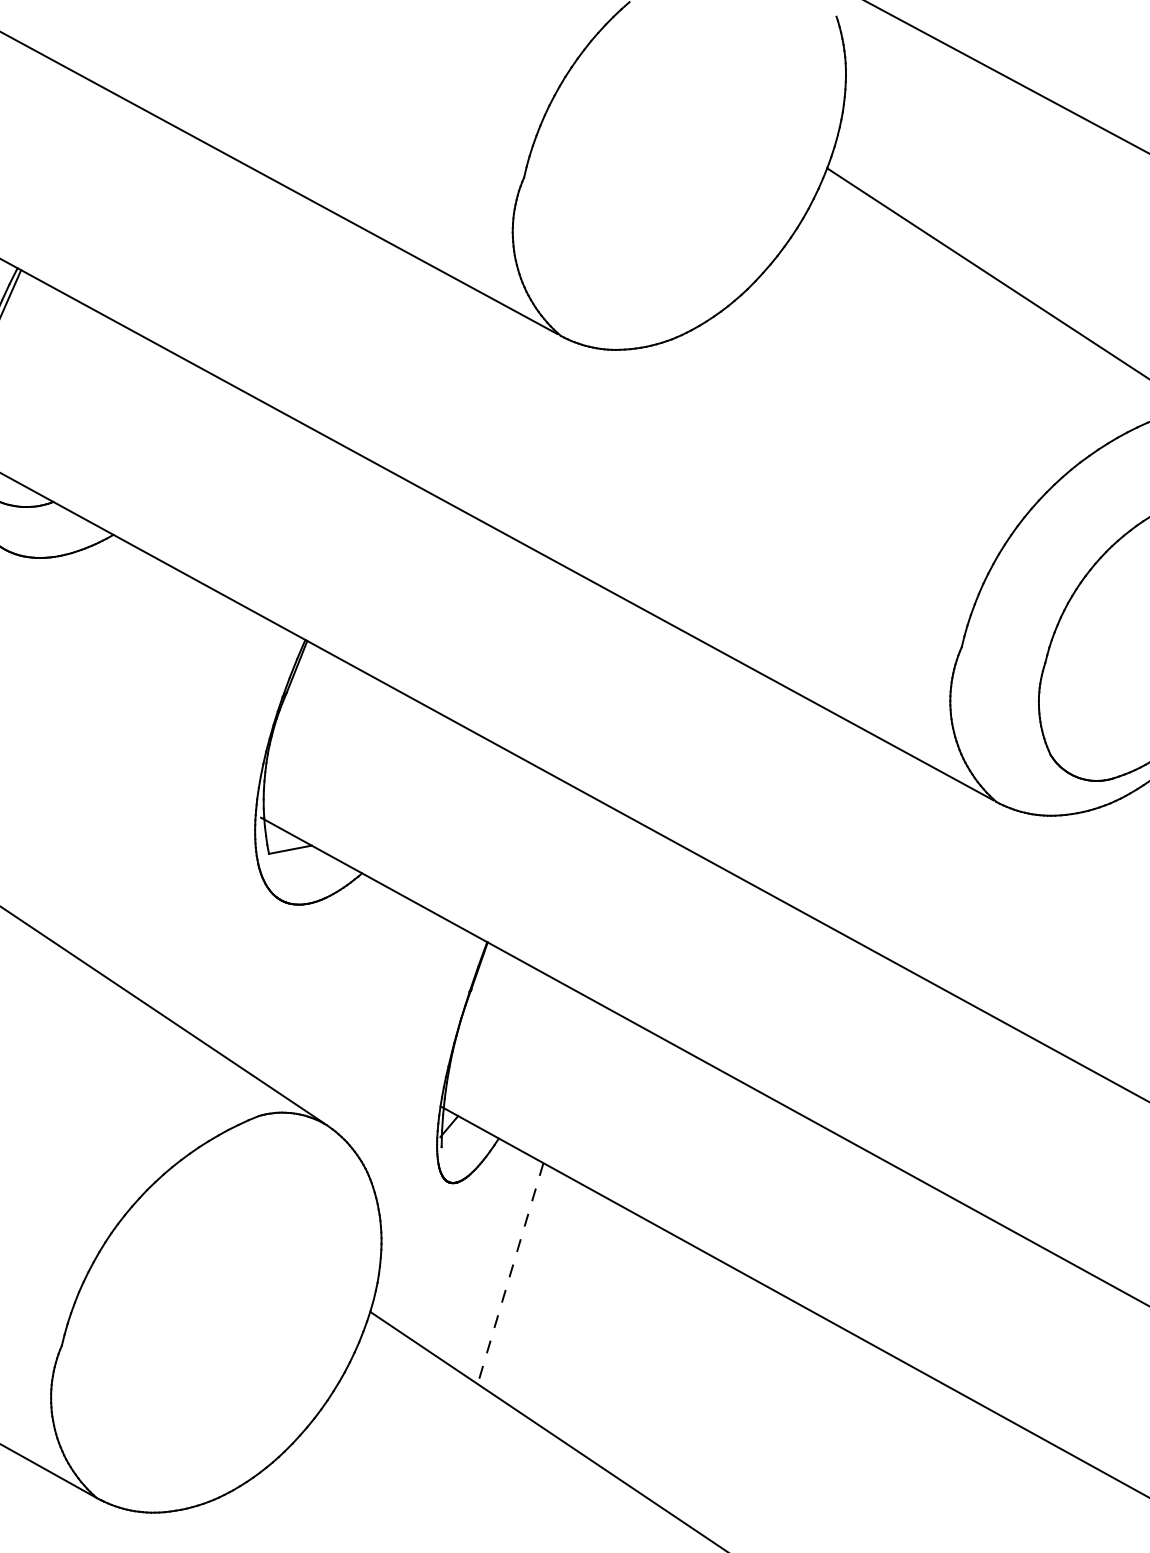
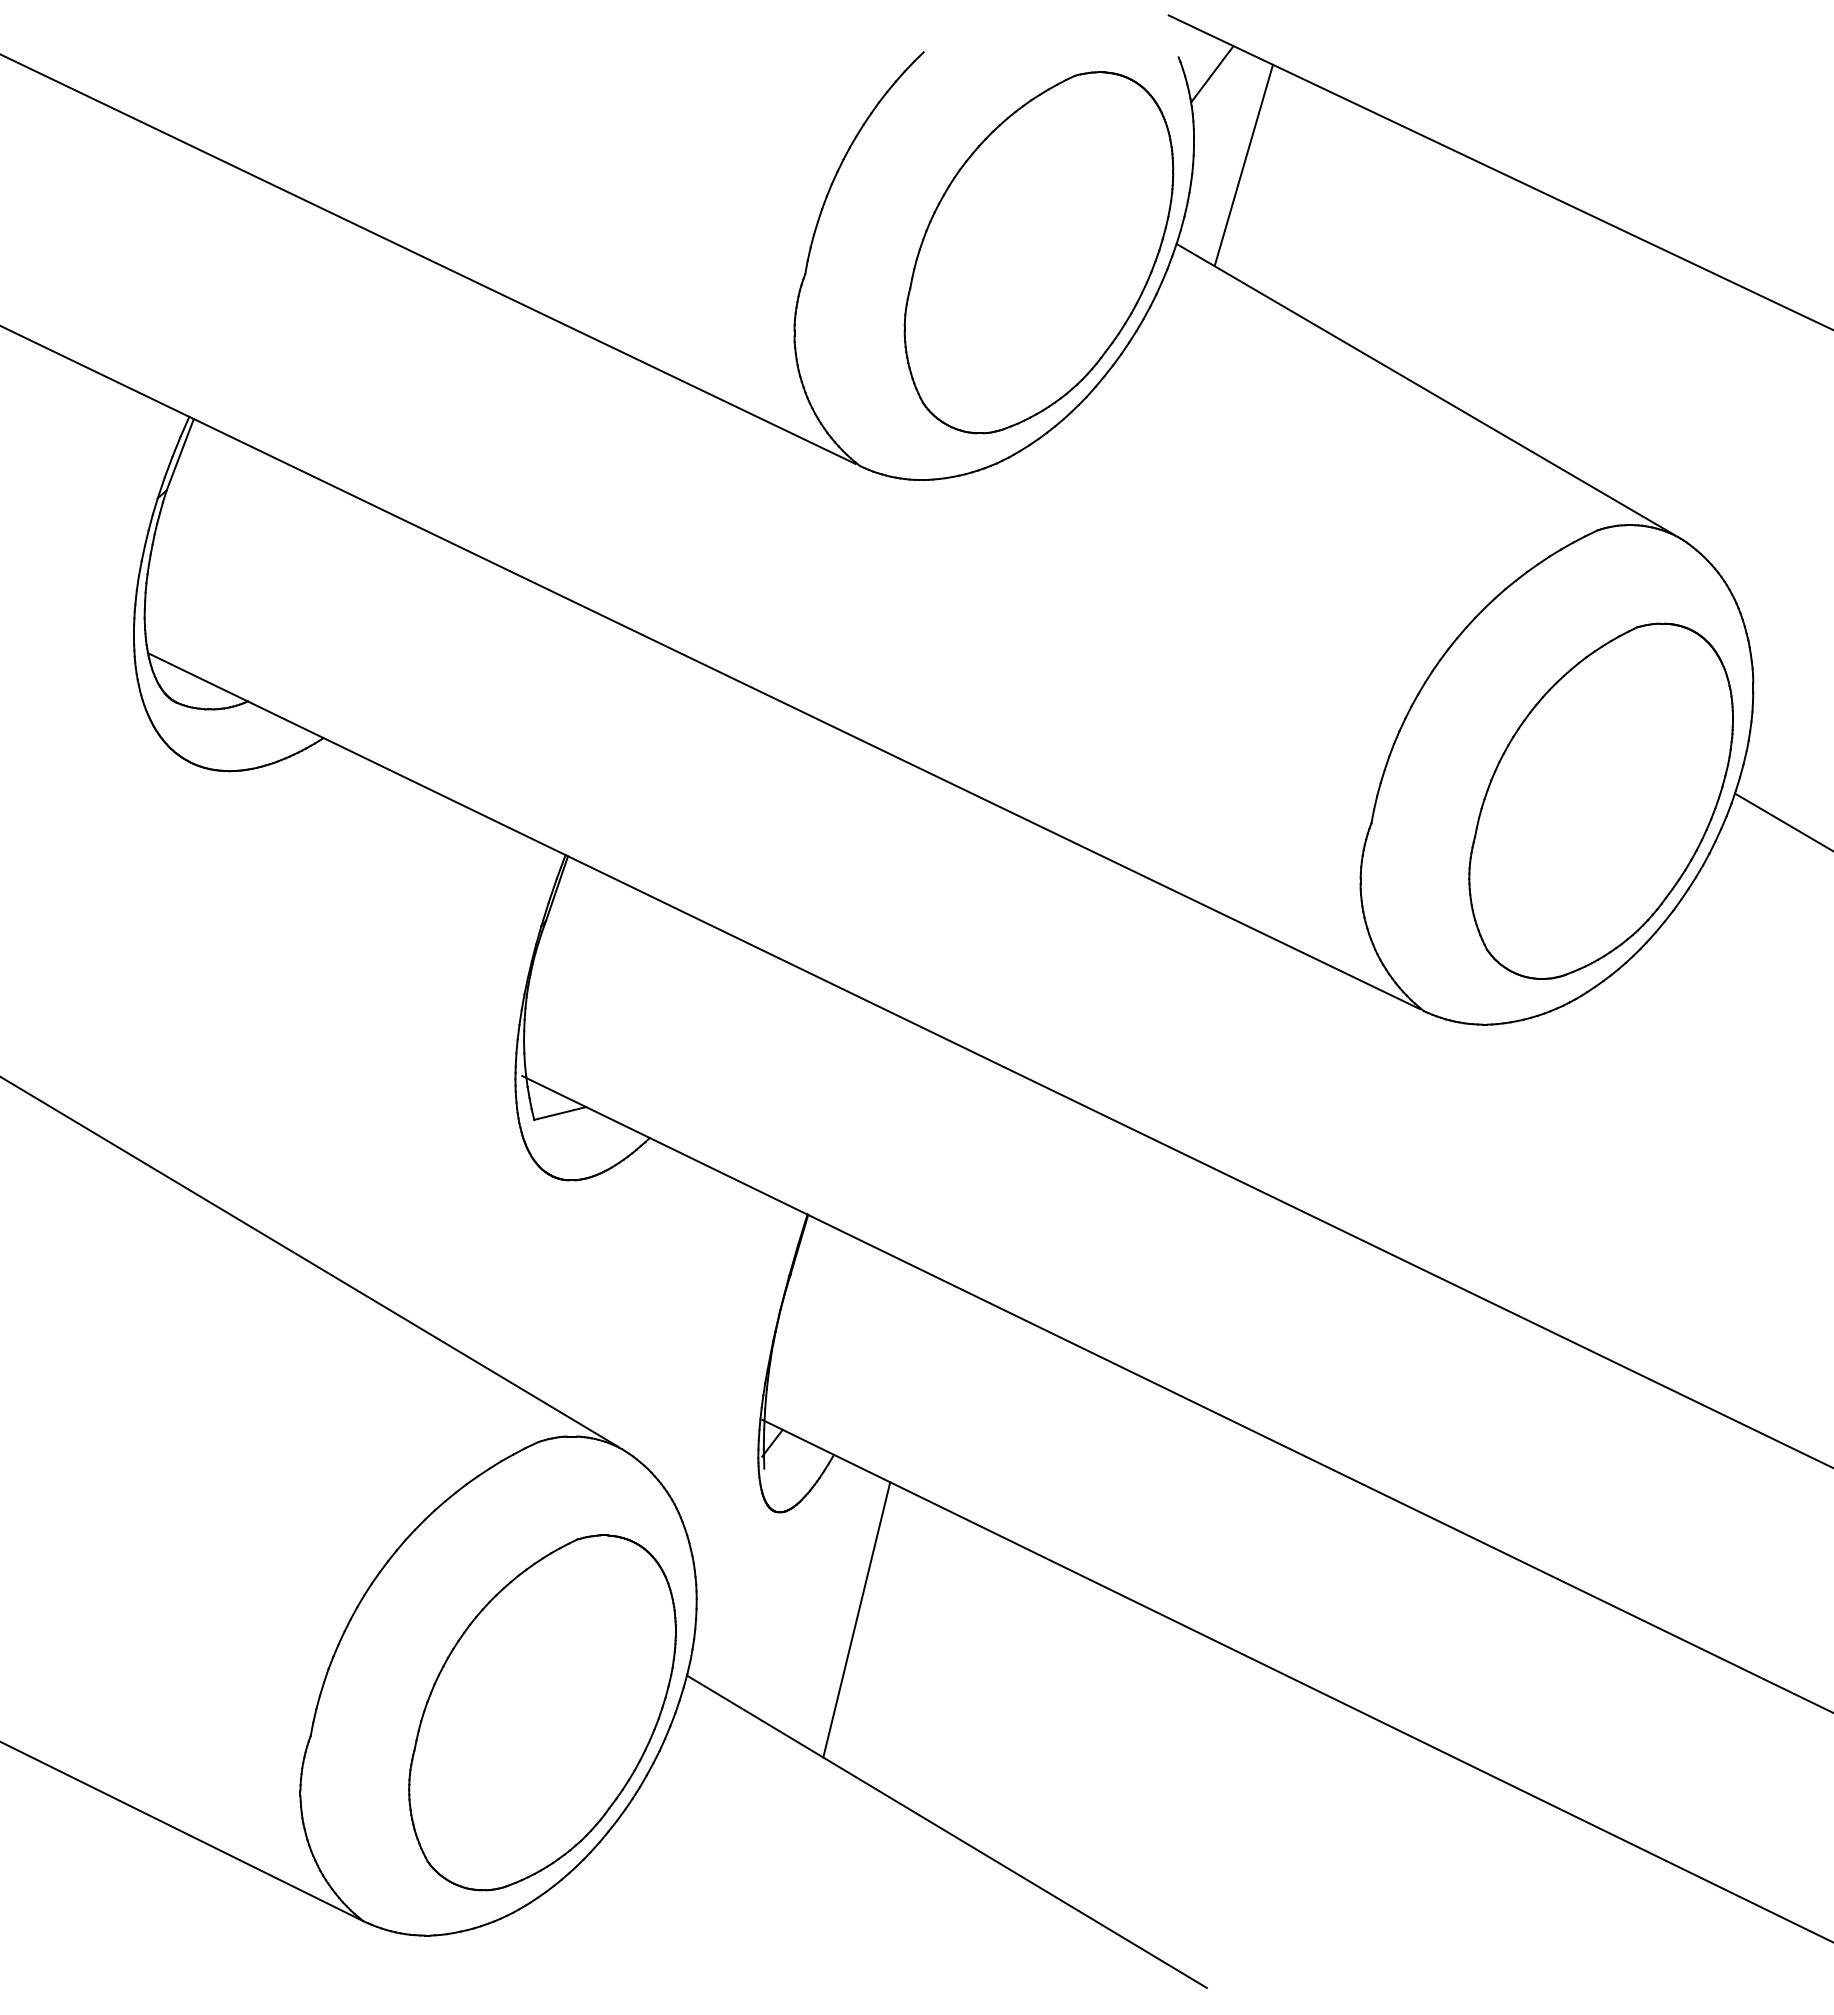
line: (863, 32) -> (1212, 74), added
line: (884, 107) -> (1243, 165), added
part: (714, 169) -> (1038, 252), added
line: (510, 1273) -> (856, 1619), dashed -> solid
part: (251, 1335) -> (542, 1712), added

